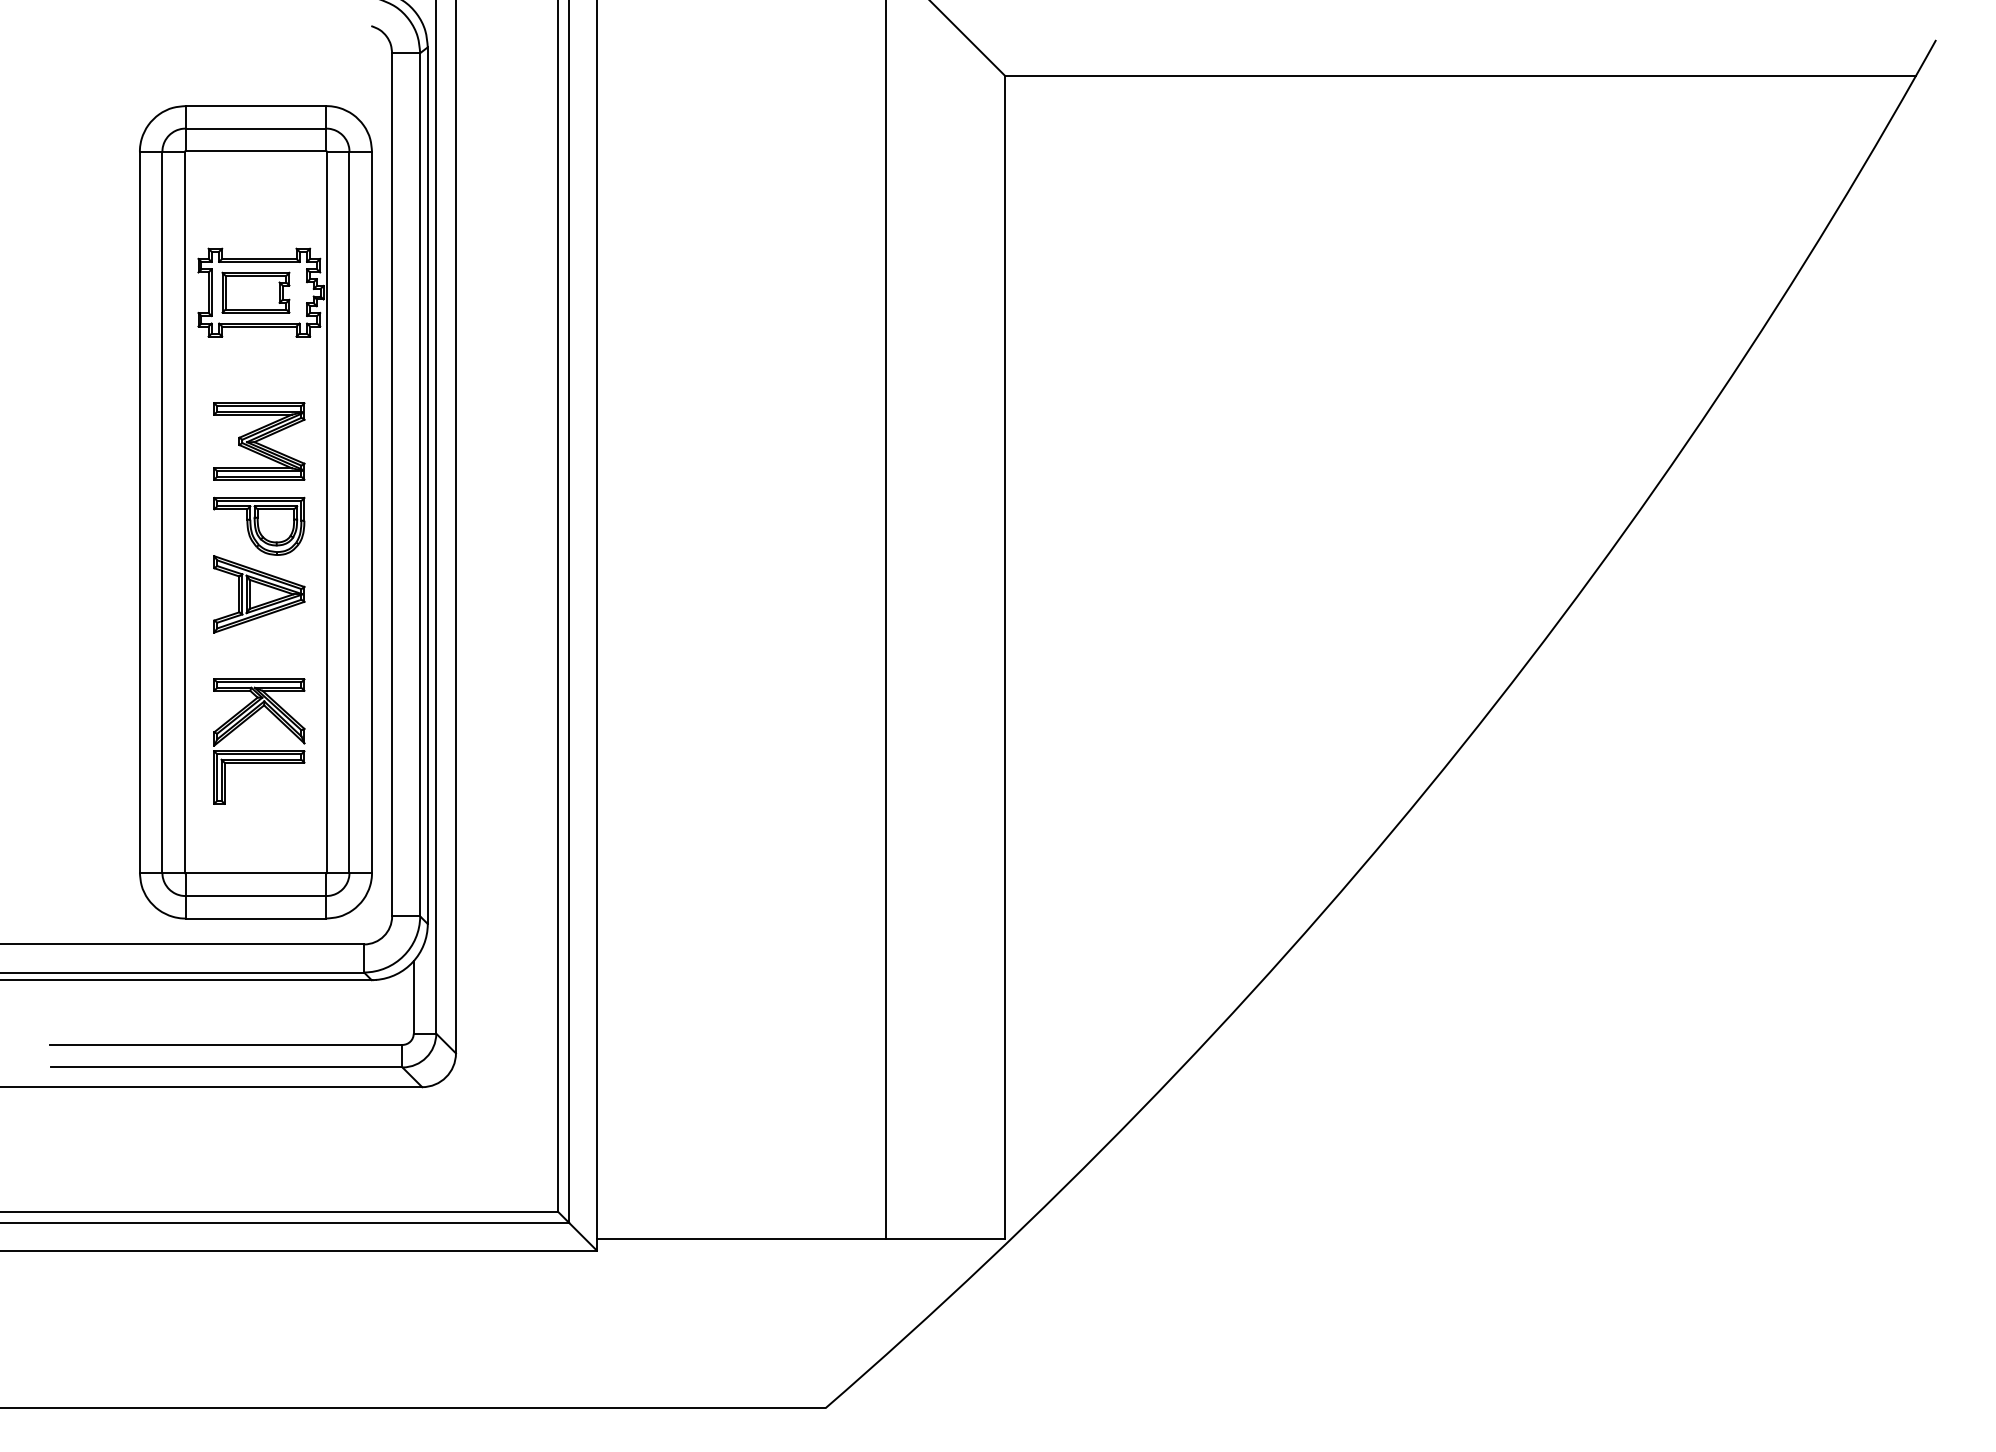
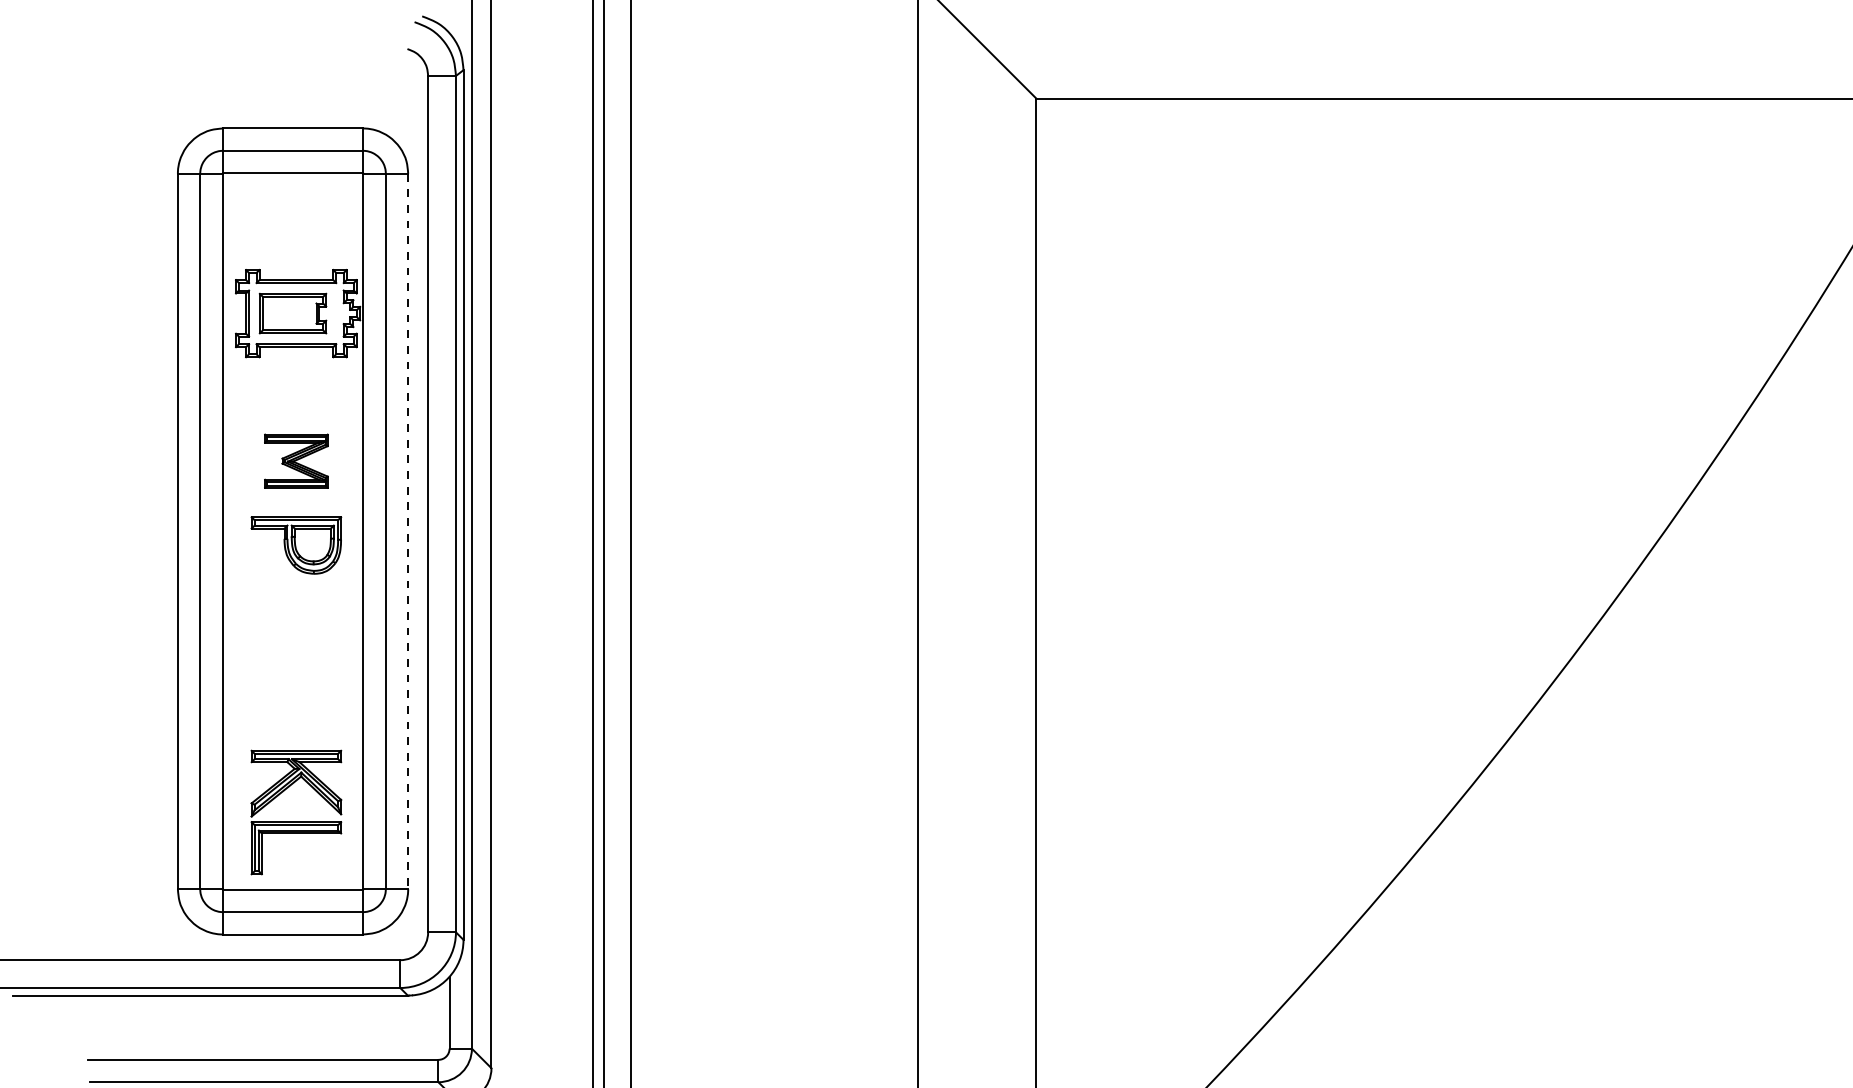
part: (259, 441) -> (296, 461), size x0.7
line: (372, 512) -> (408, 531), solid -> dashed
part: (259, 594) -> (296, 613), removed
part: (259, 750) -> (296, 821), moved

